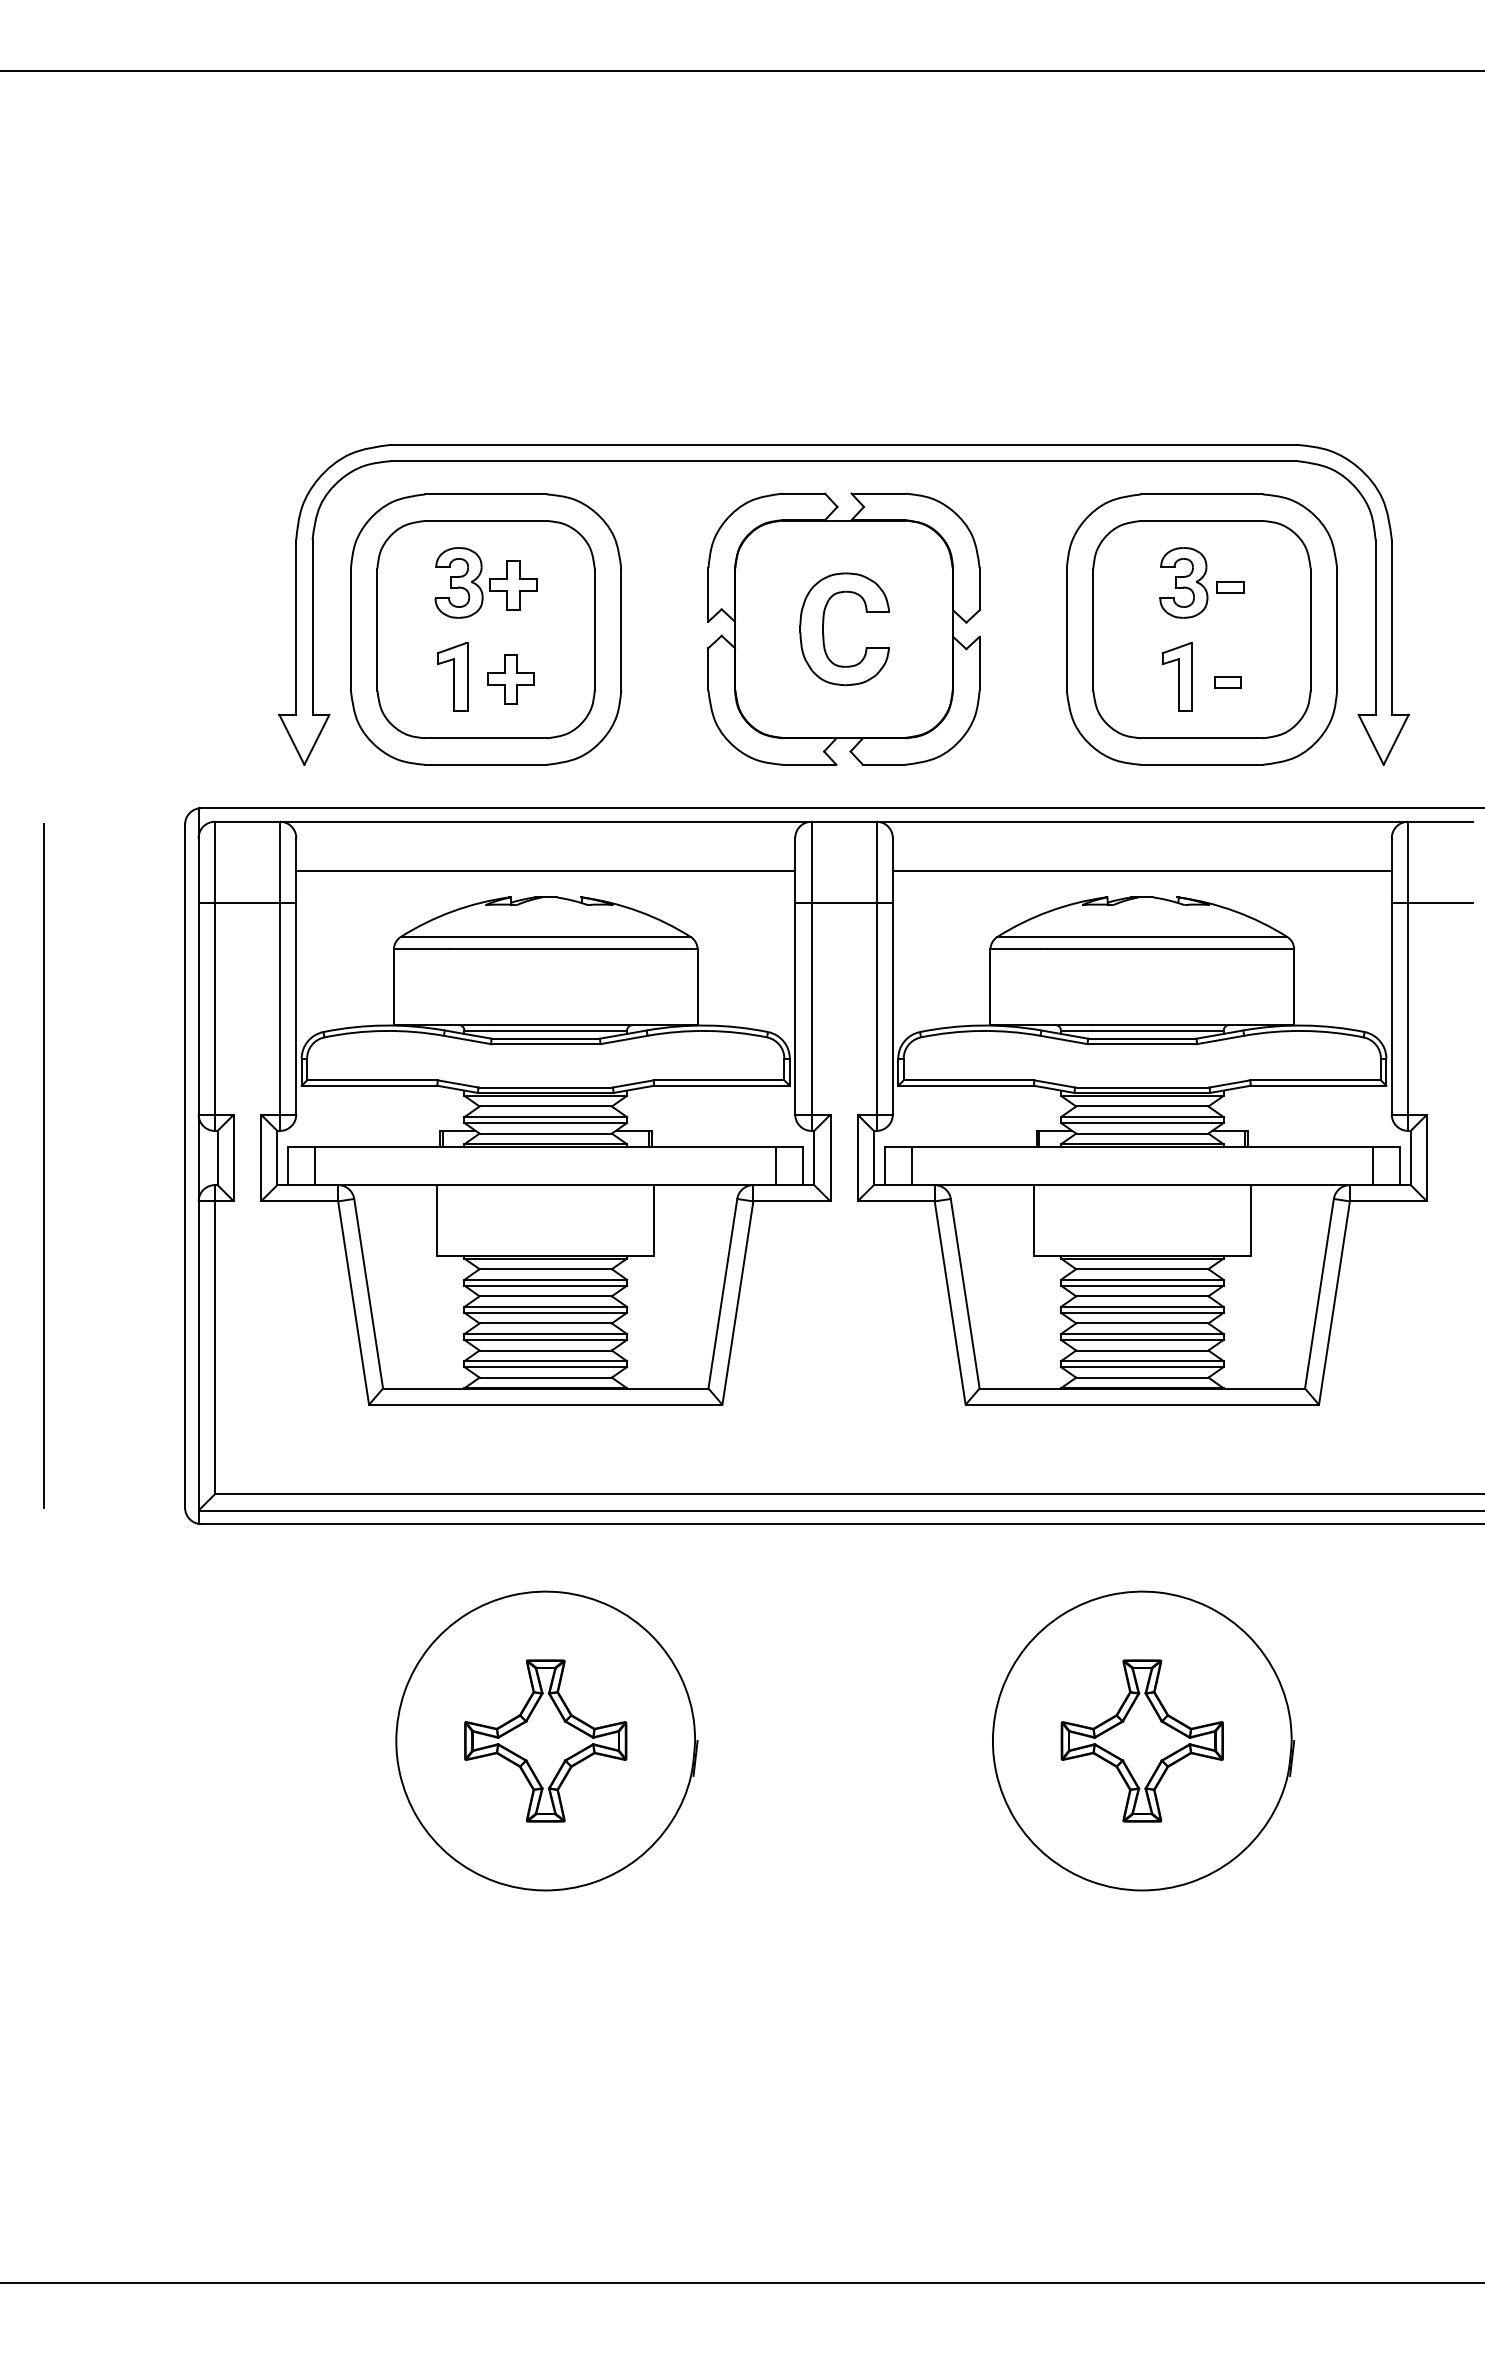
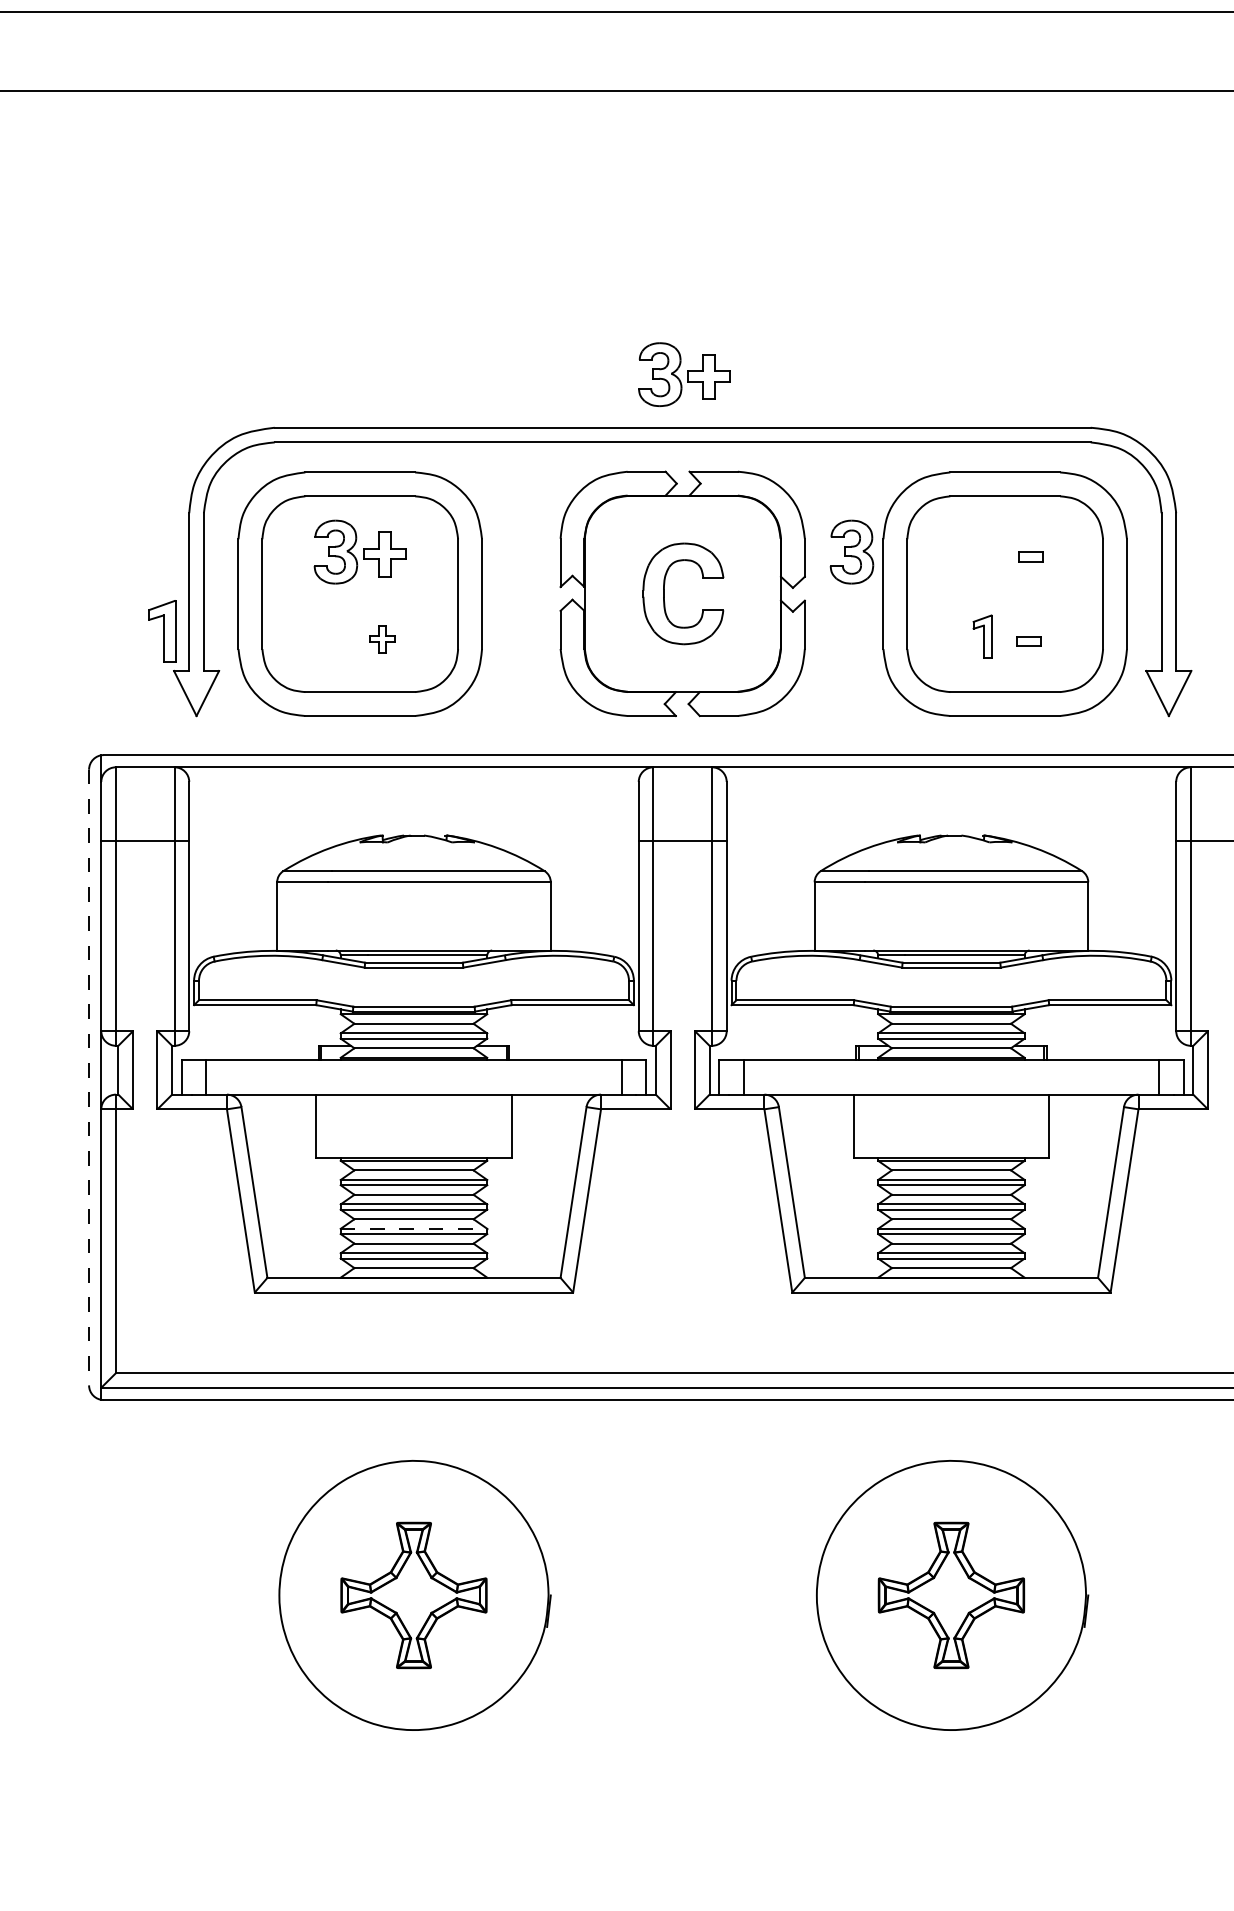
part: (845, 385) -> (684, 374), added
part: (1183, 582) -> (851, 551), moved
part: (452, 676) -> (162, 631), moved
part: (1176, 676) -> (982, 636), size x0.7
part: (510, 679) -> (382, 639), size x0.6
line: (545, 870) -> (413, 811), removed
line: (1141, 870) -> (950, 811), removed
line: (185, 1166) -> (89, 1077), solid -> dashed
line: (546, 1334) -> (414, 1229), solid -> dashed

